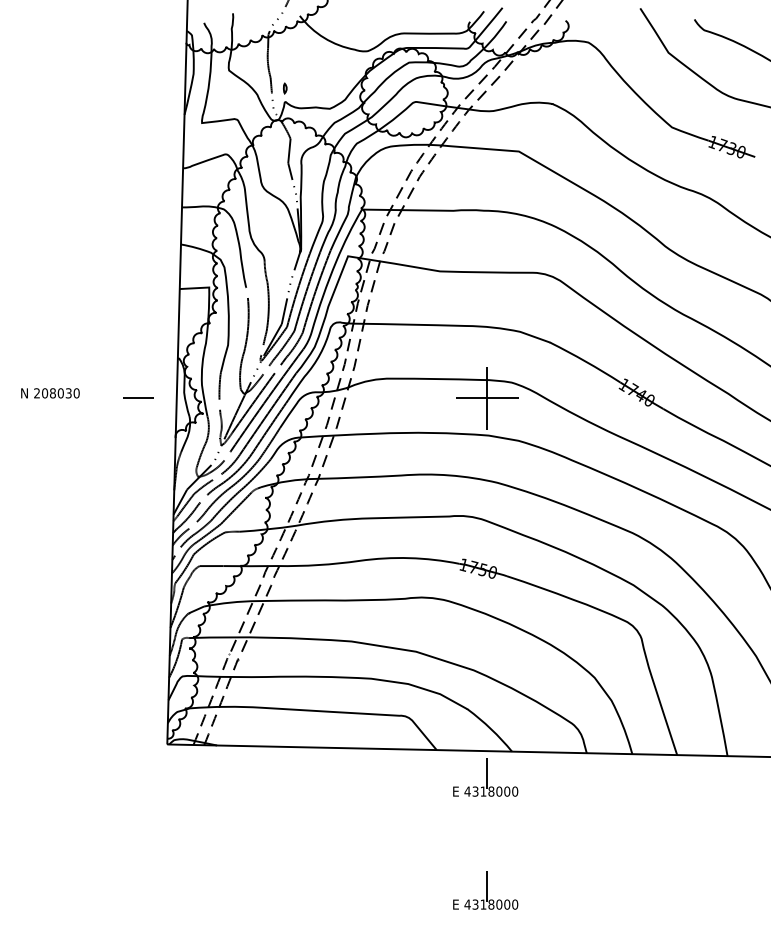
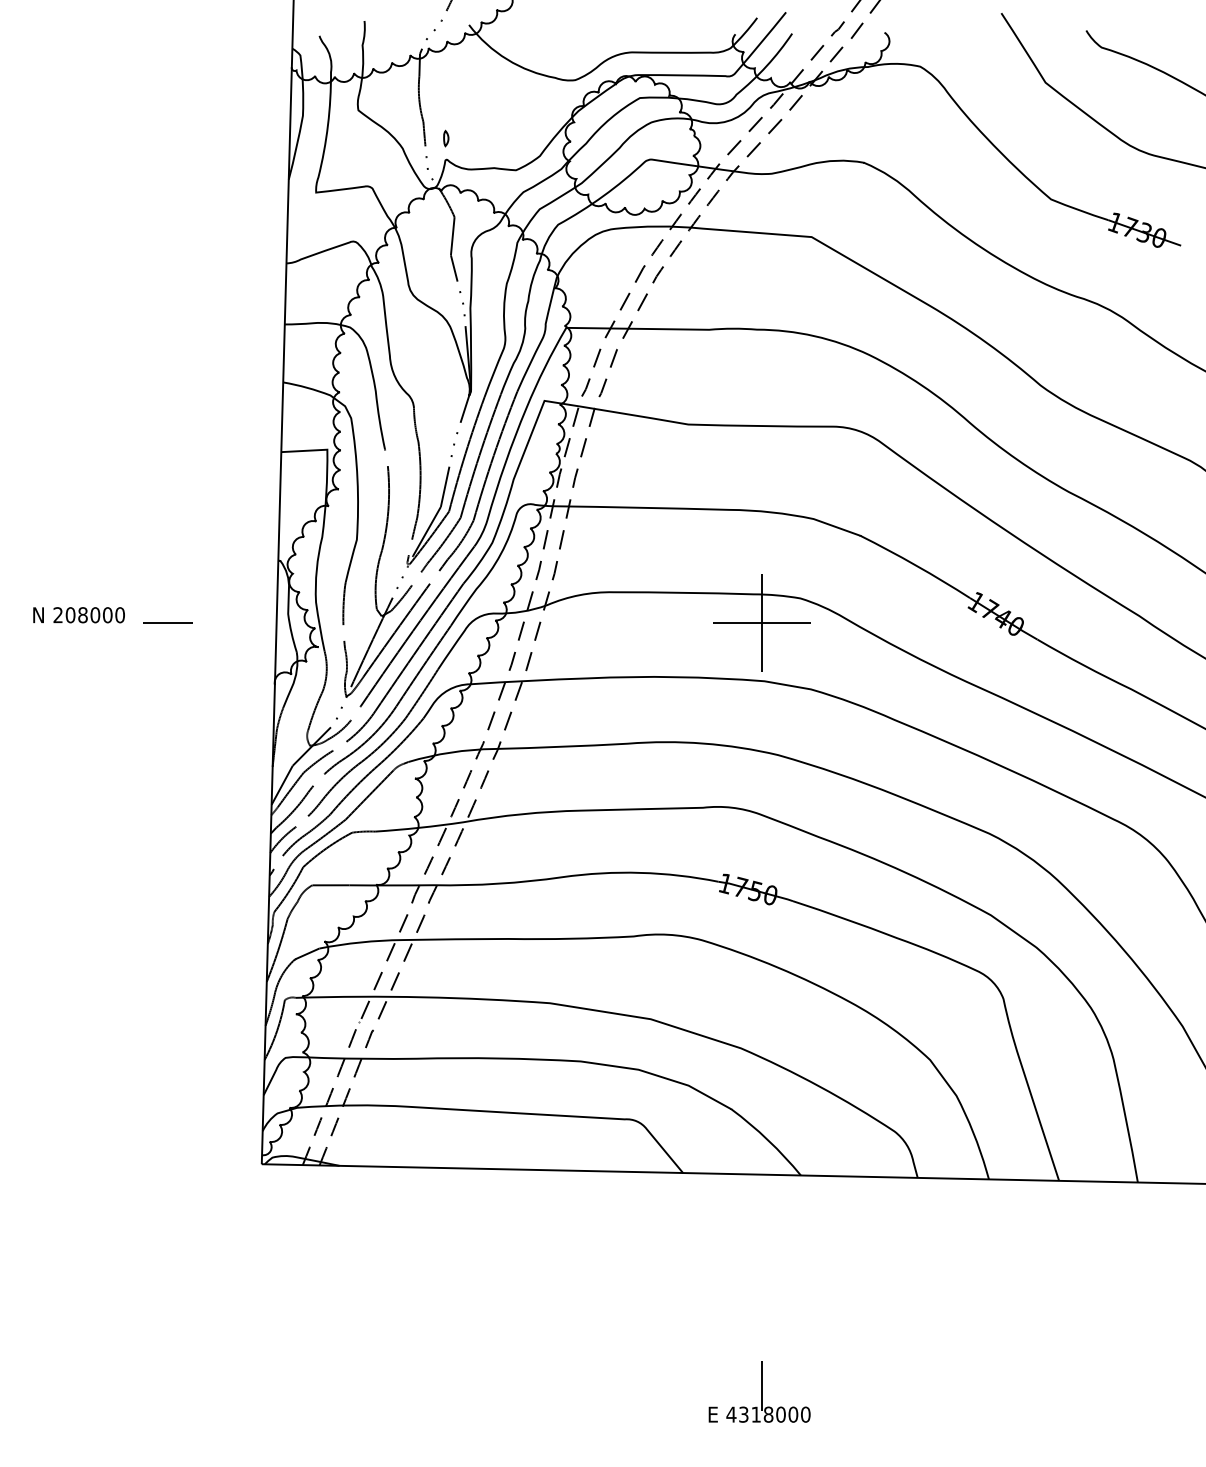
text: (68, 393) -> (107, 615), 208030 -> 208000
line: (138, 397) -> (168, 621), moved
part: (485, 777) -> (759, 1215), removed

